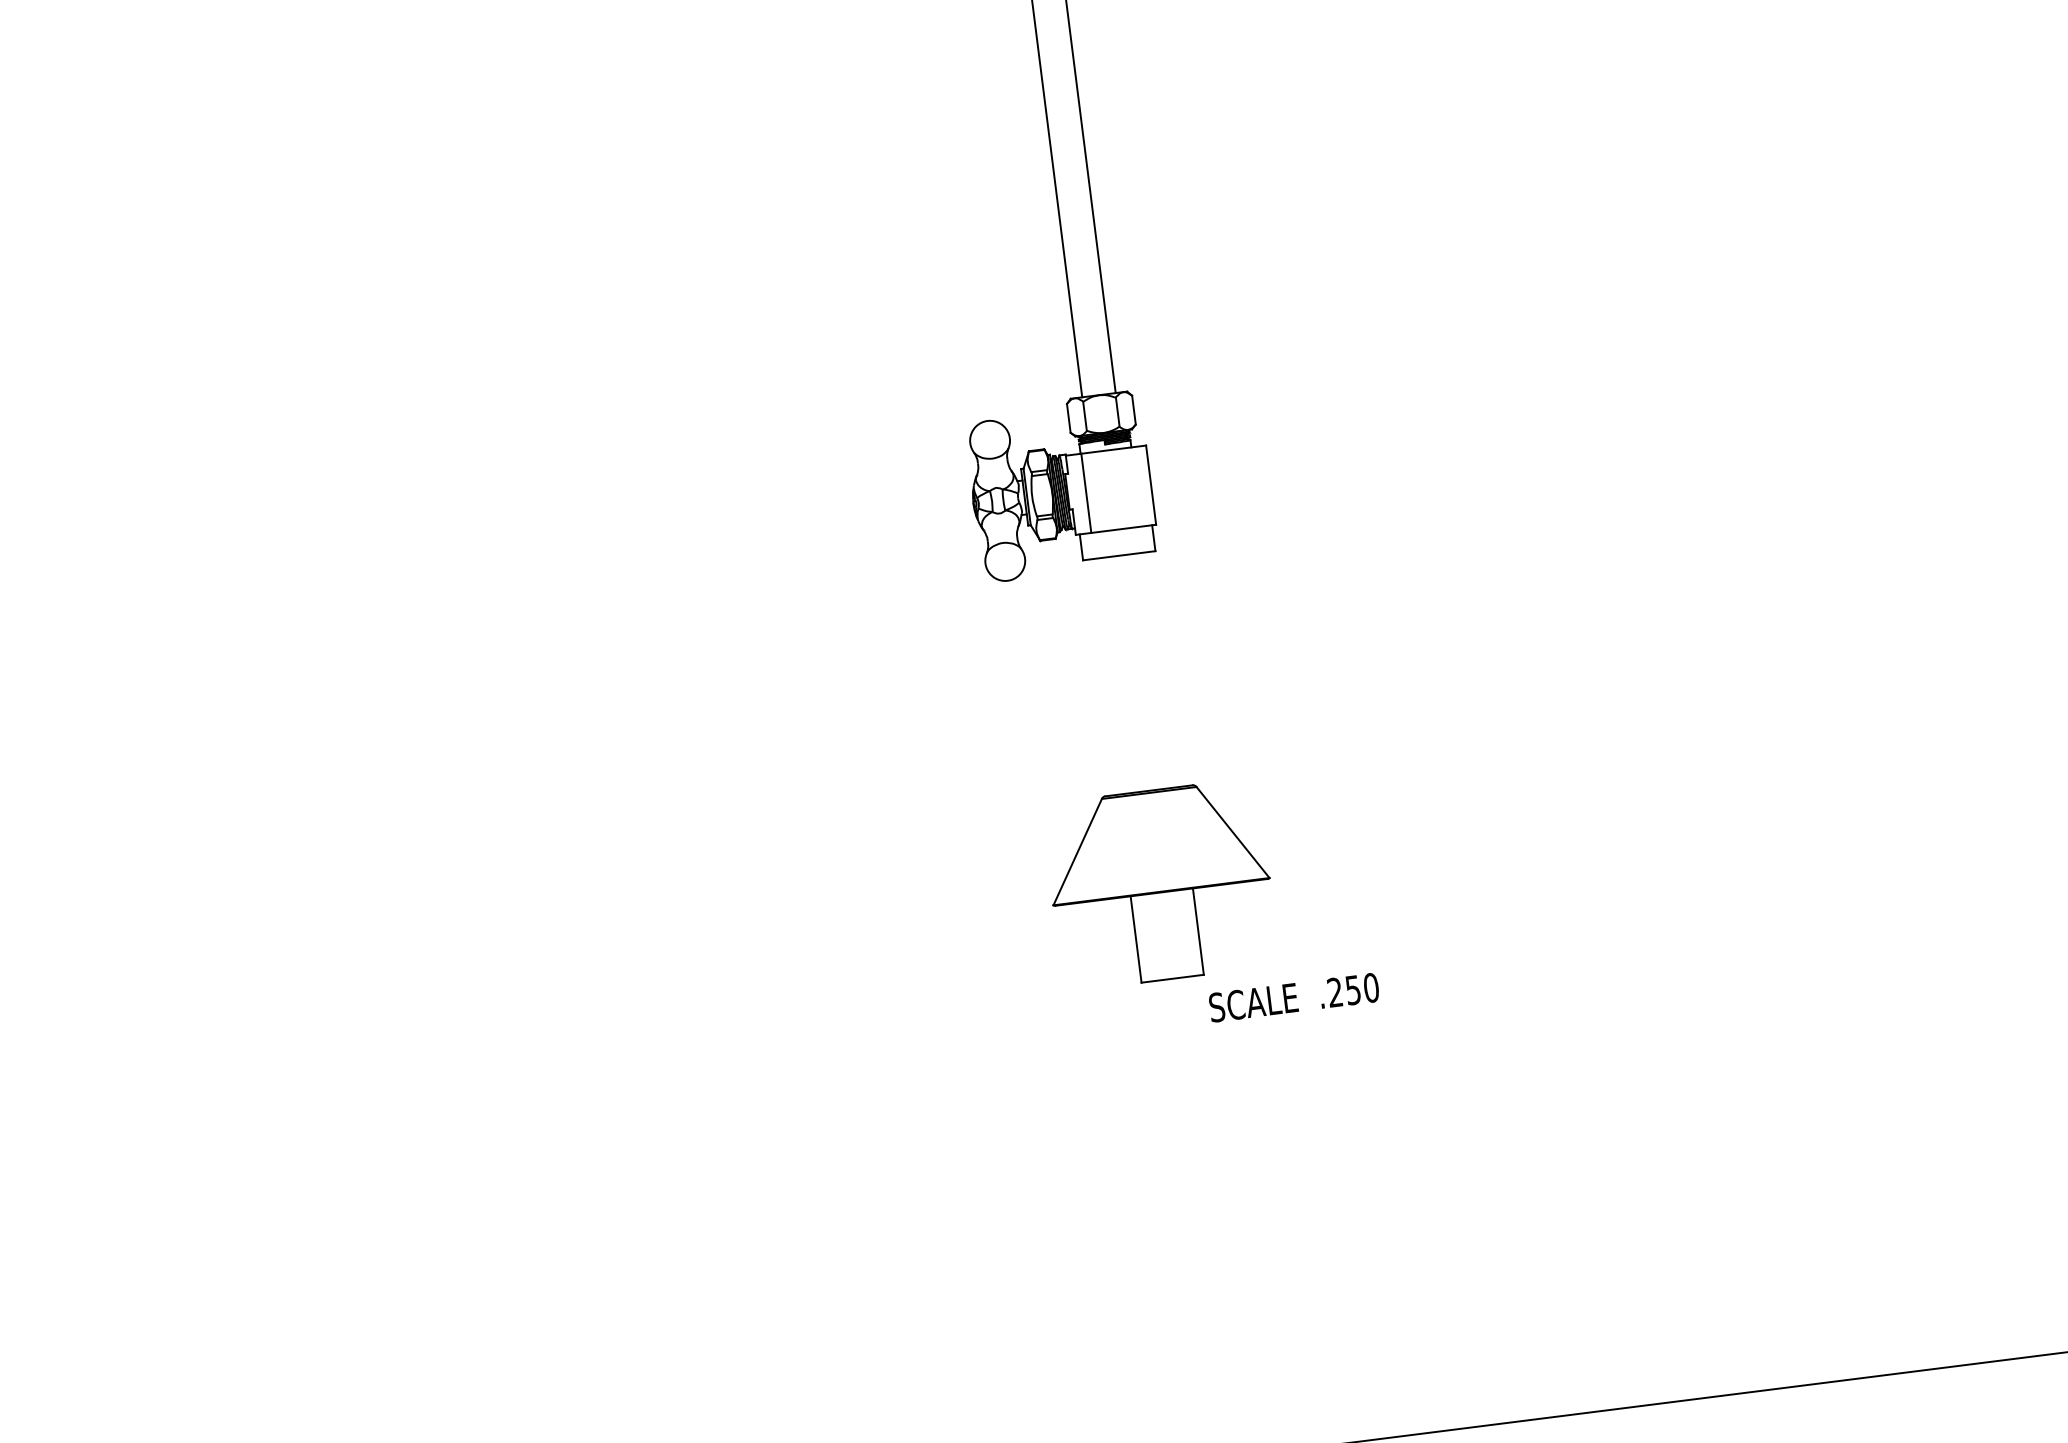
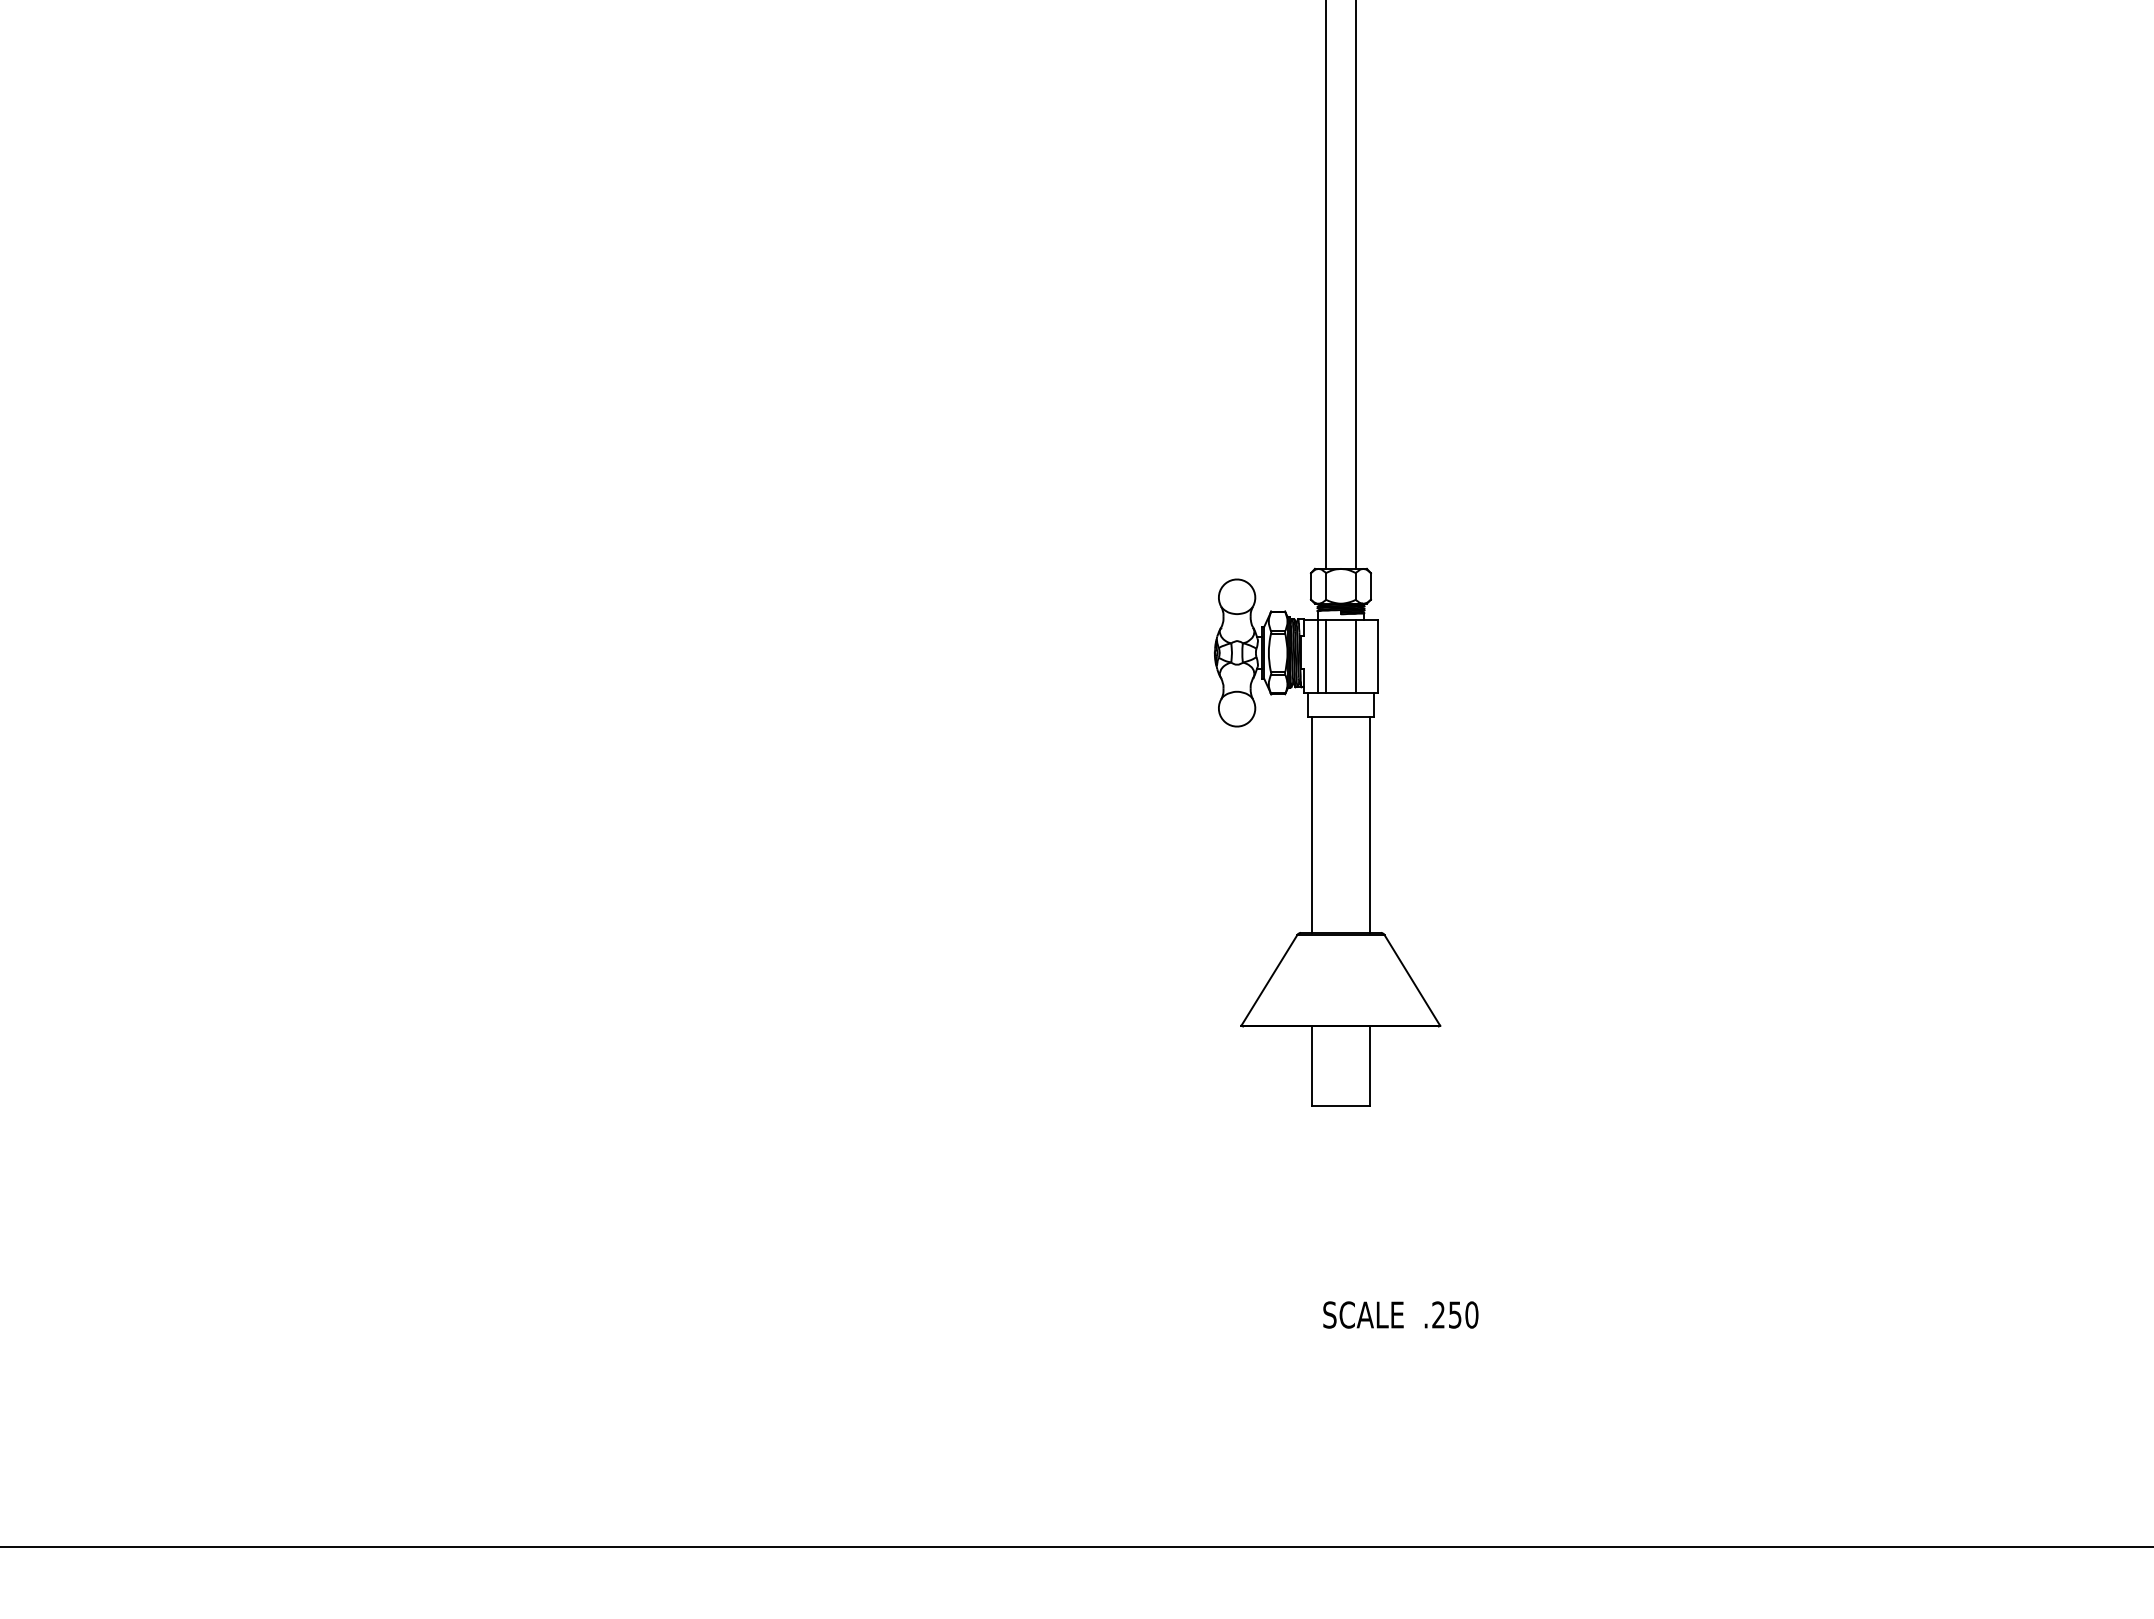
line: (1127, 487) -> (1356, 655), added
line: (1094, 491) -> (1325, 655), added
line: (1165, 669) -> (1369, 824), added
line: (1103, 676) -> (1312, 824), added
text: (1293, 997) -> (1400, 1314), moved

